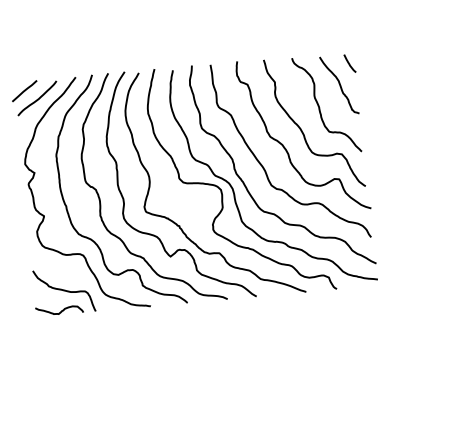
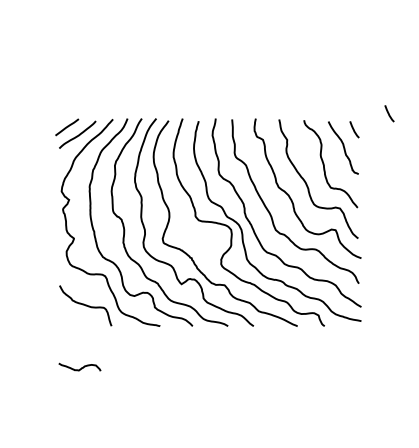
curve: (387, 41) -> (389, 113), added
curve: (61, 310) -> (81, 367), moved

